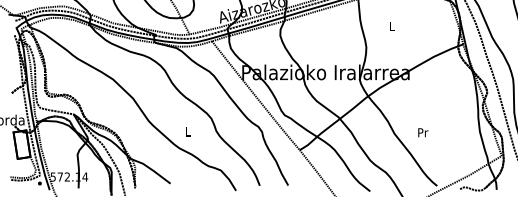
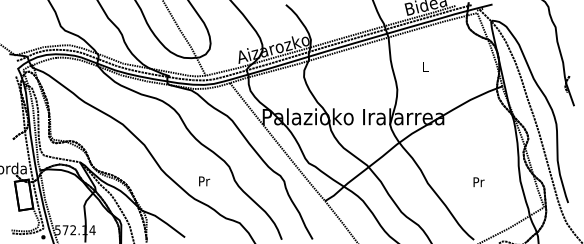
text: (188, 132) -> (204, 181), L -> Pr
text: (422, 133) -> (478, 182), moved

